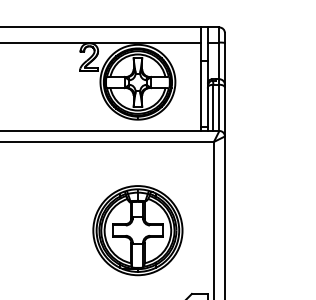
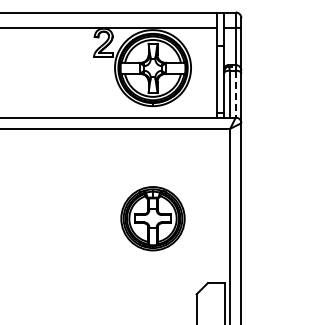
line: (219, 108) -> (235, 94), solid -> dashed
part: (137, 230) -> (152, 218), size x0.7

